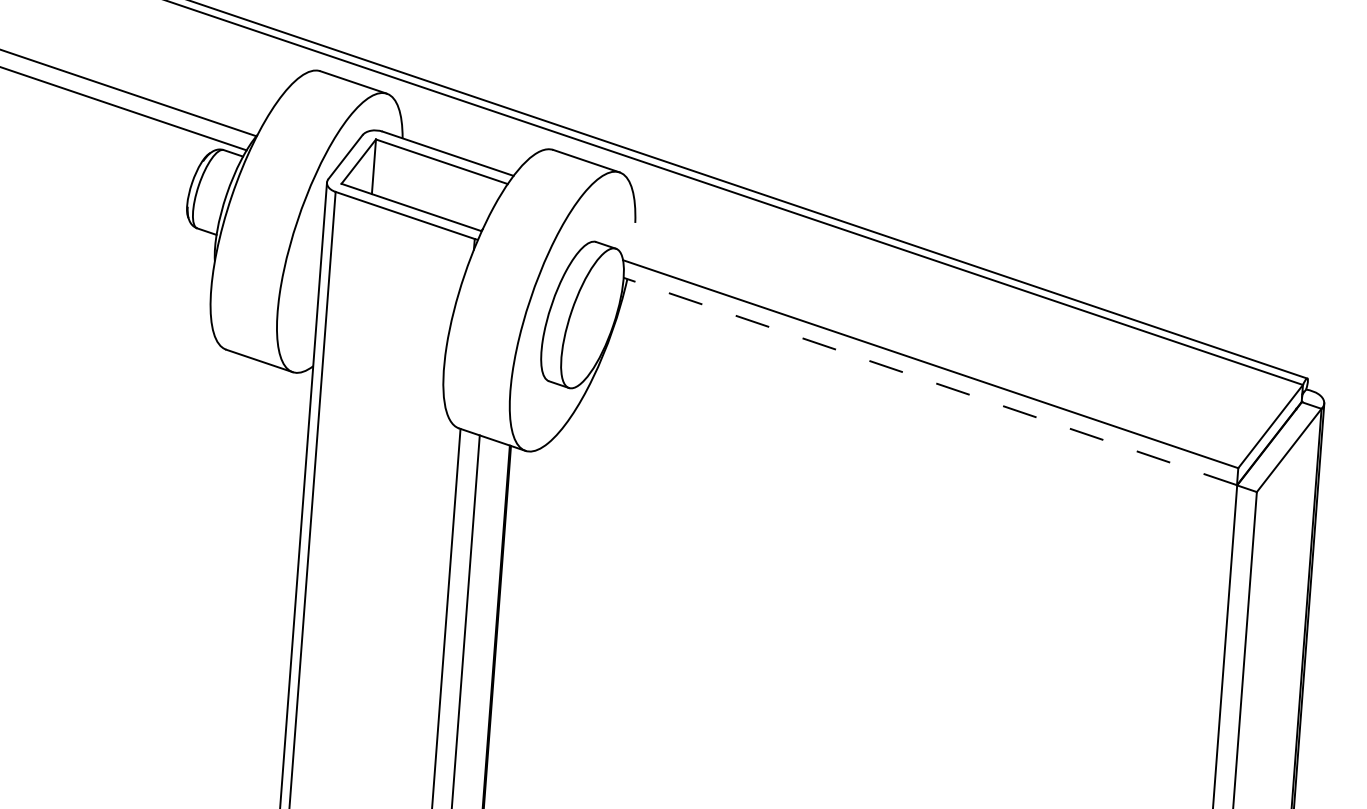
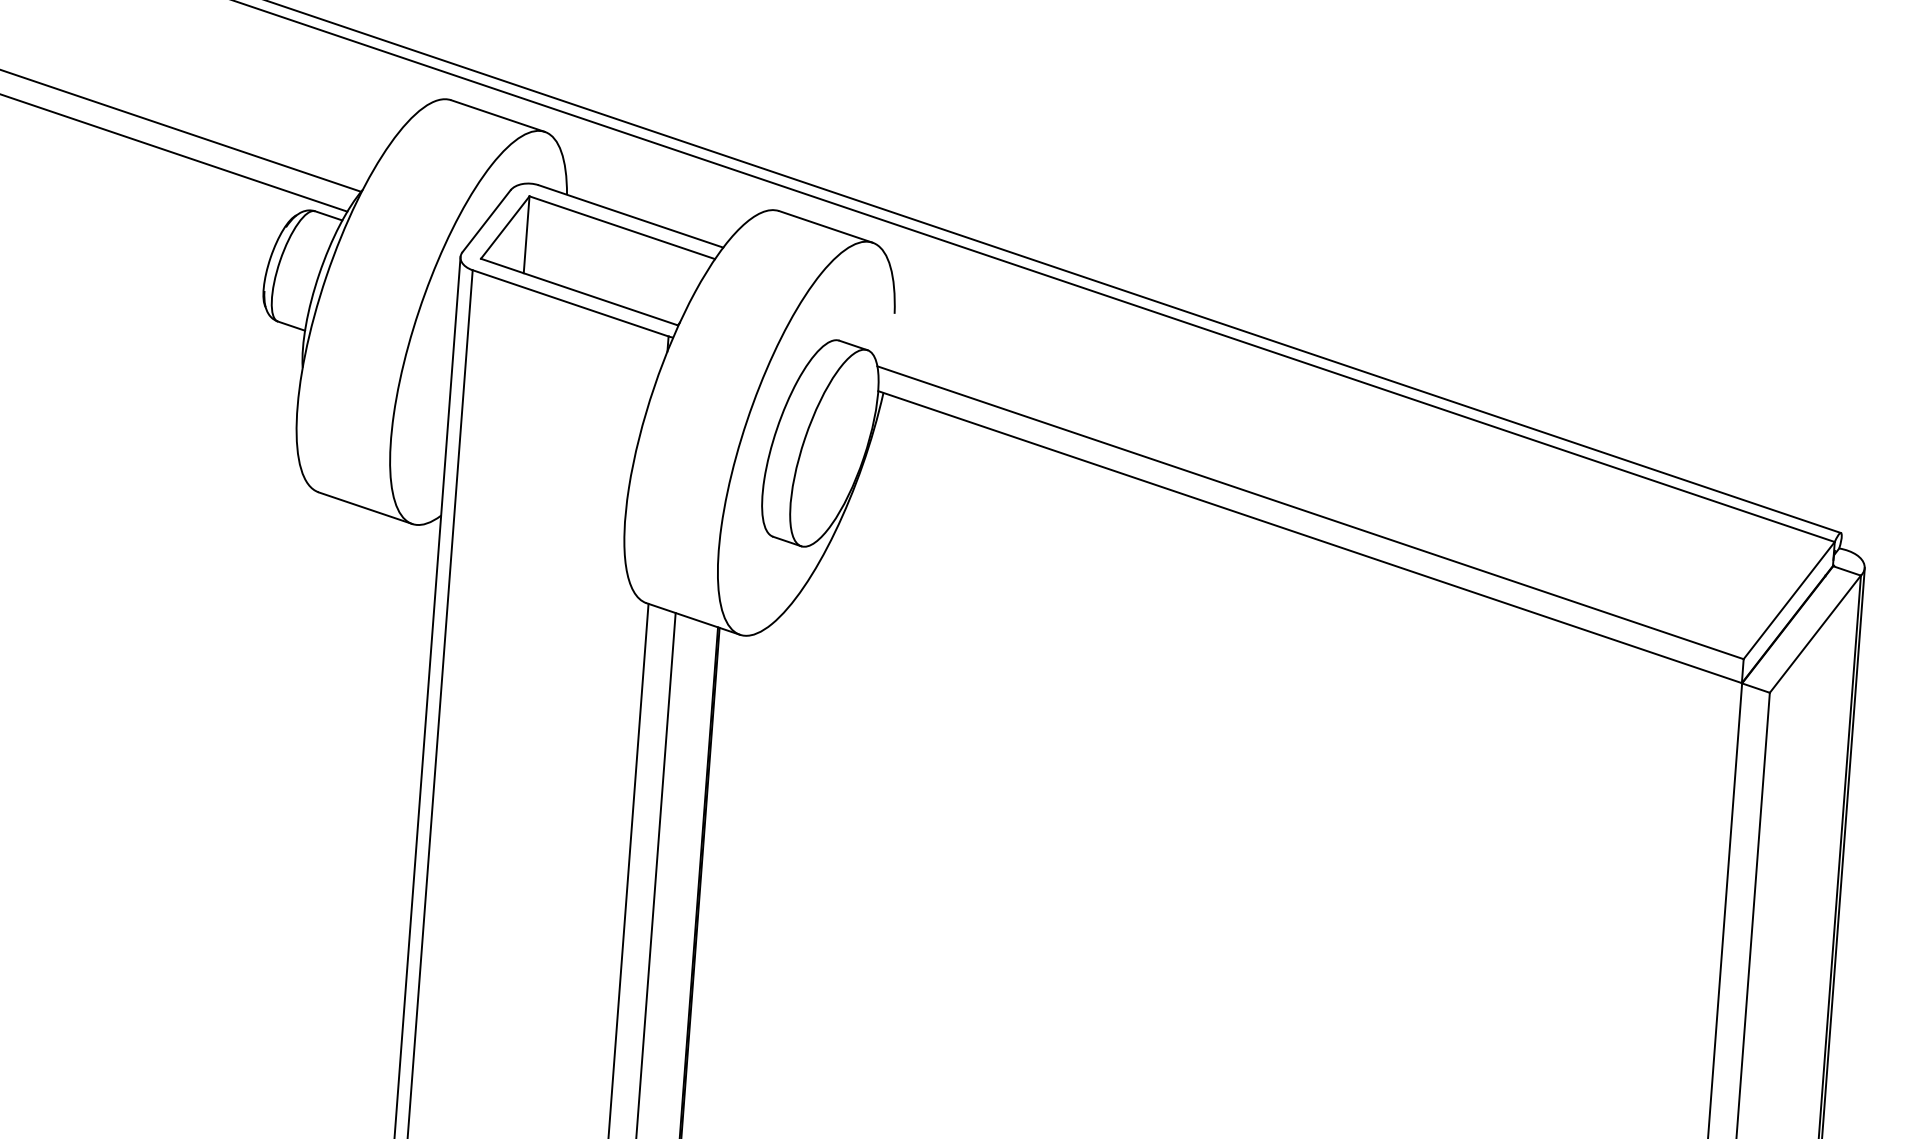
line: (930, 381) -> (1310, 537), dashed -> solid

